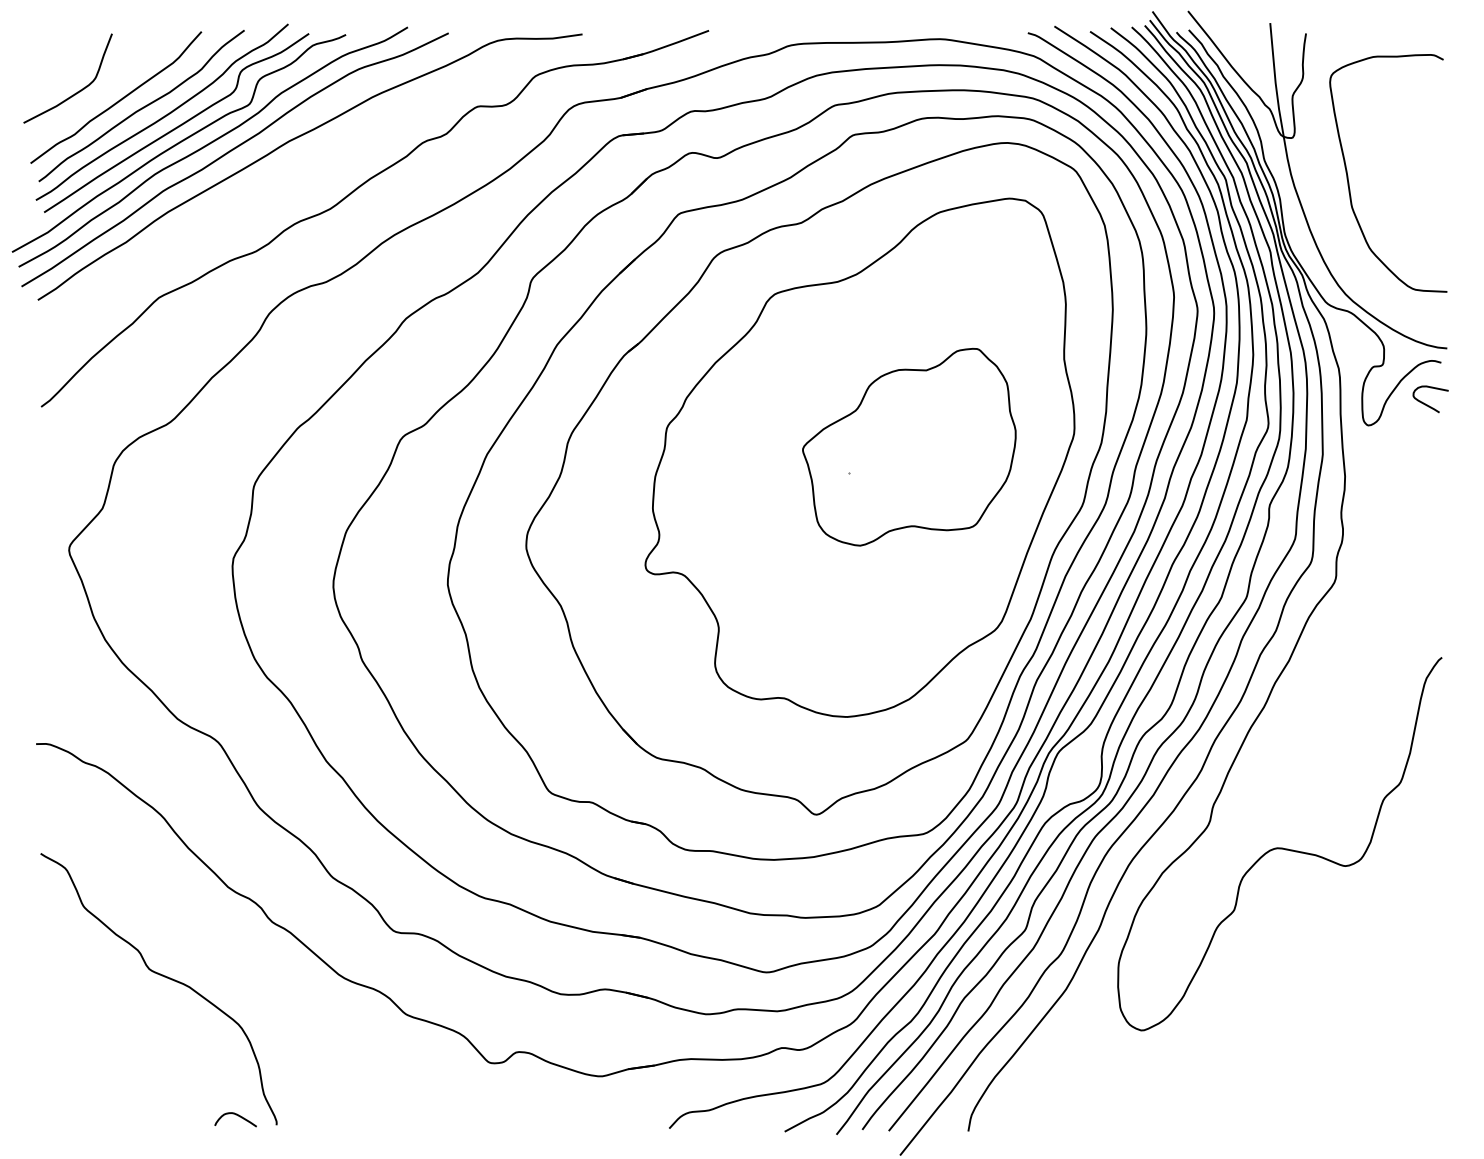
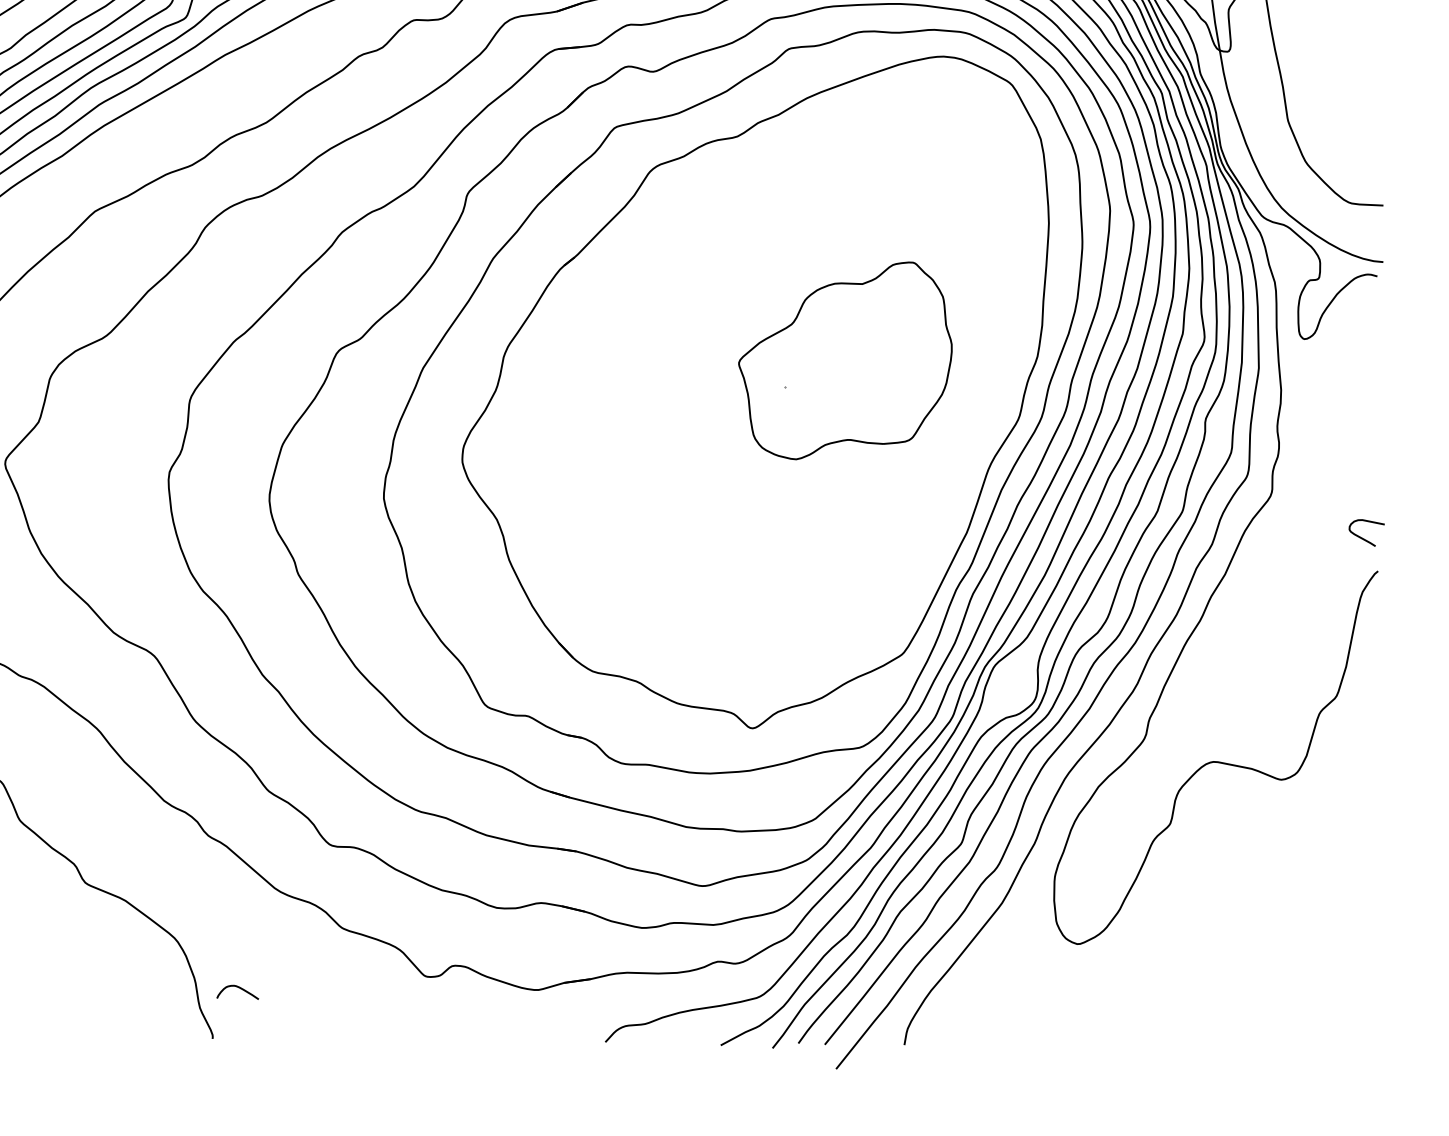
curve: (1427, 404) -> (1363, 538), moved
part: (859, 457) -> (795, 371), removed
curve: (235, 1115) -> (237, 988), moved

